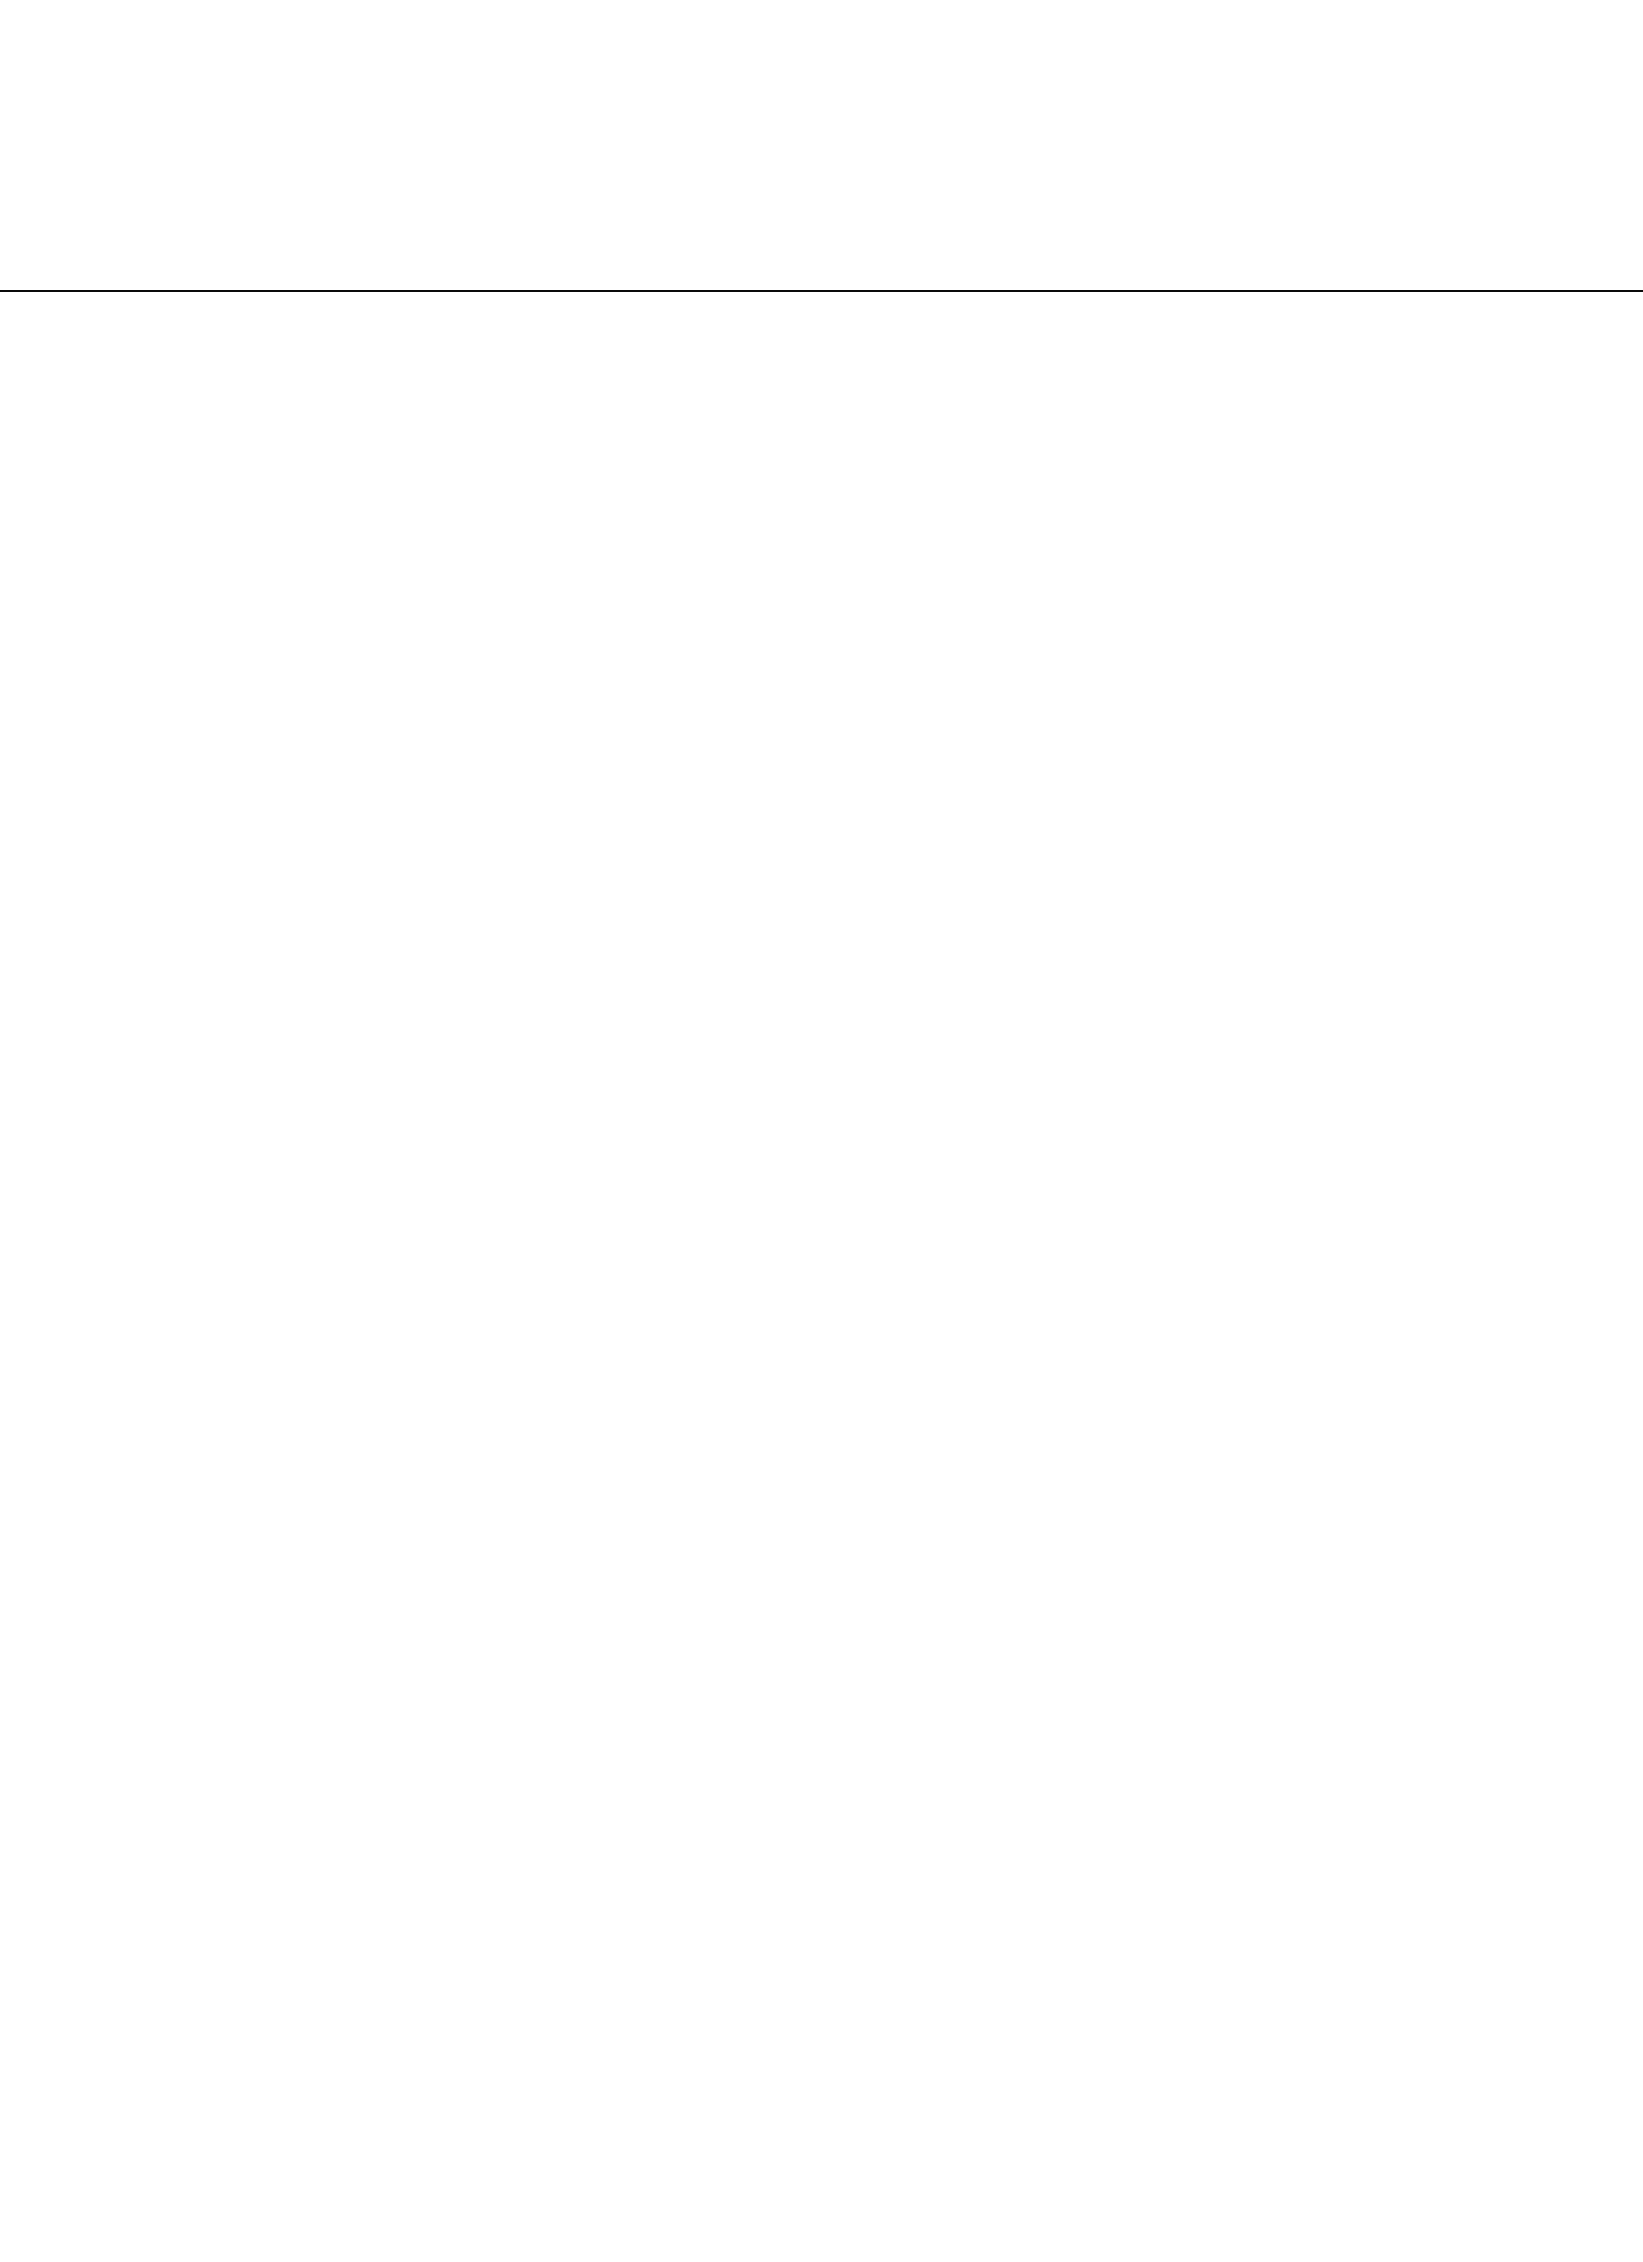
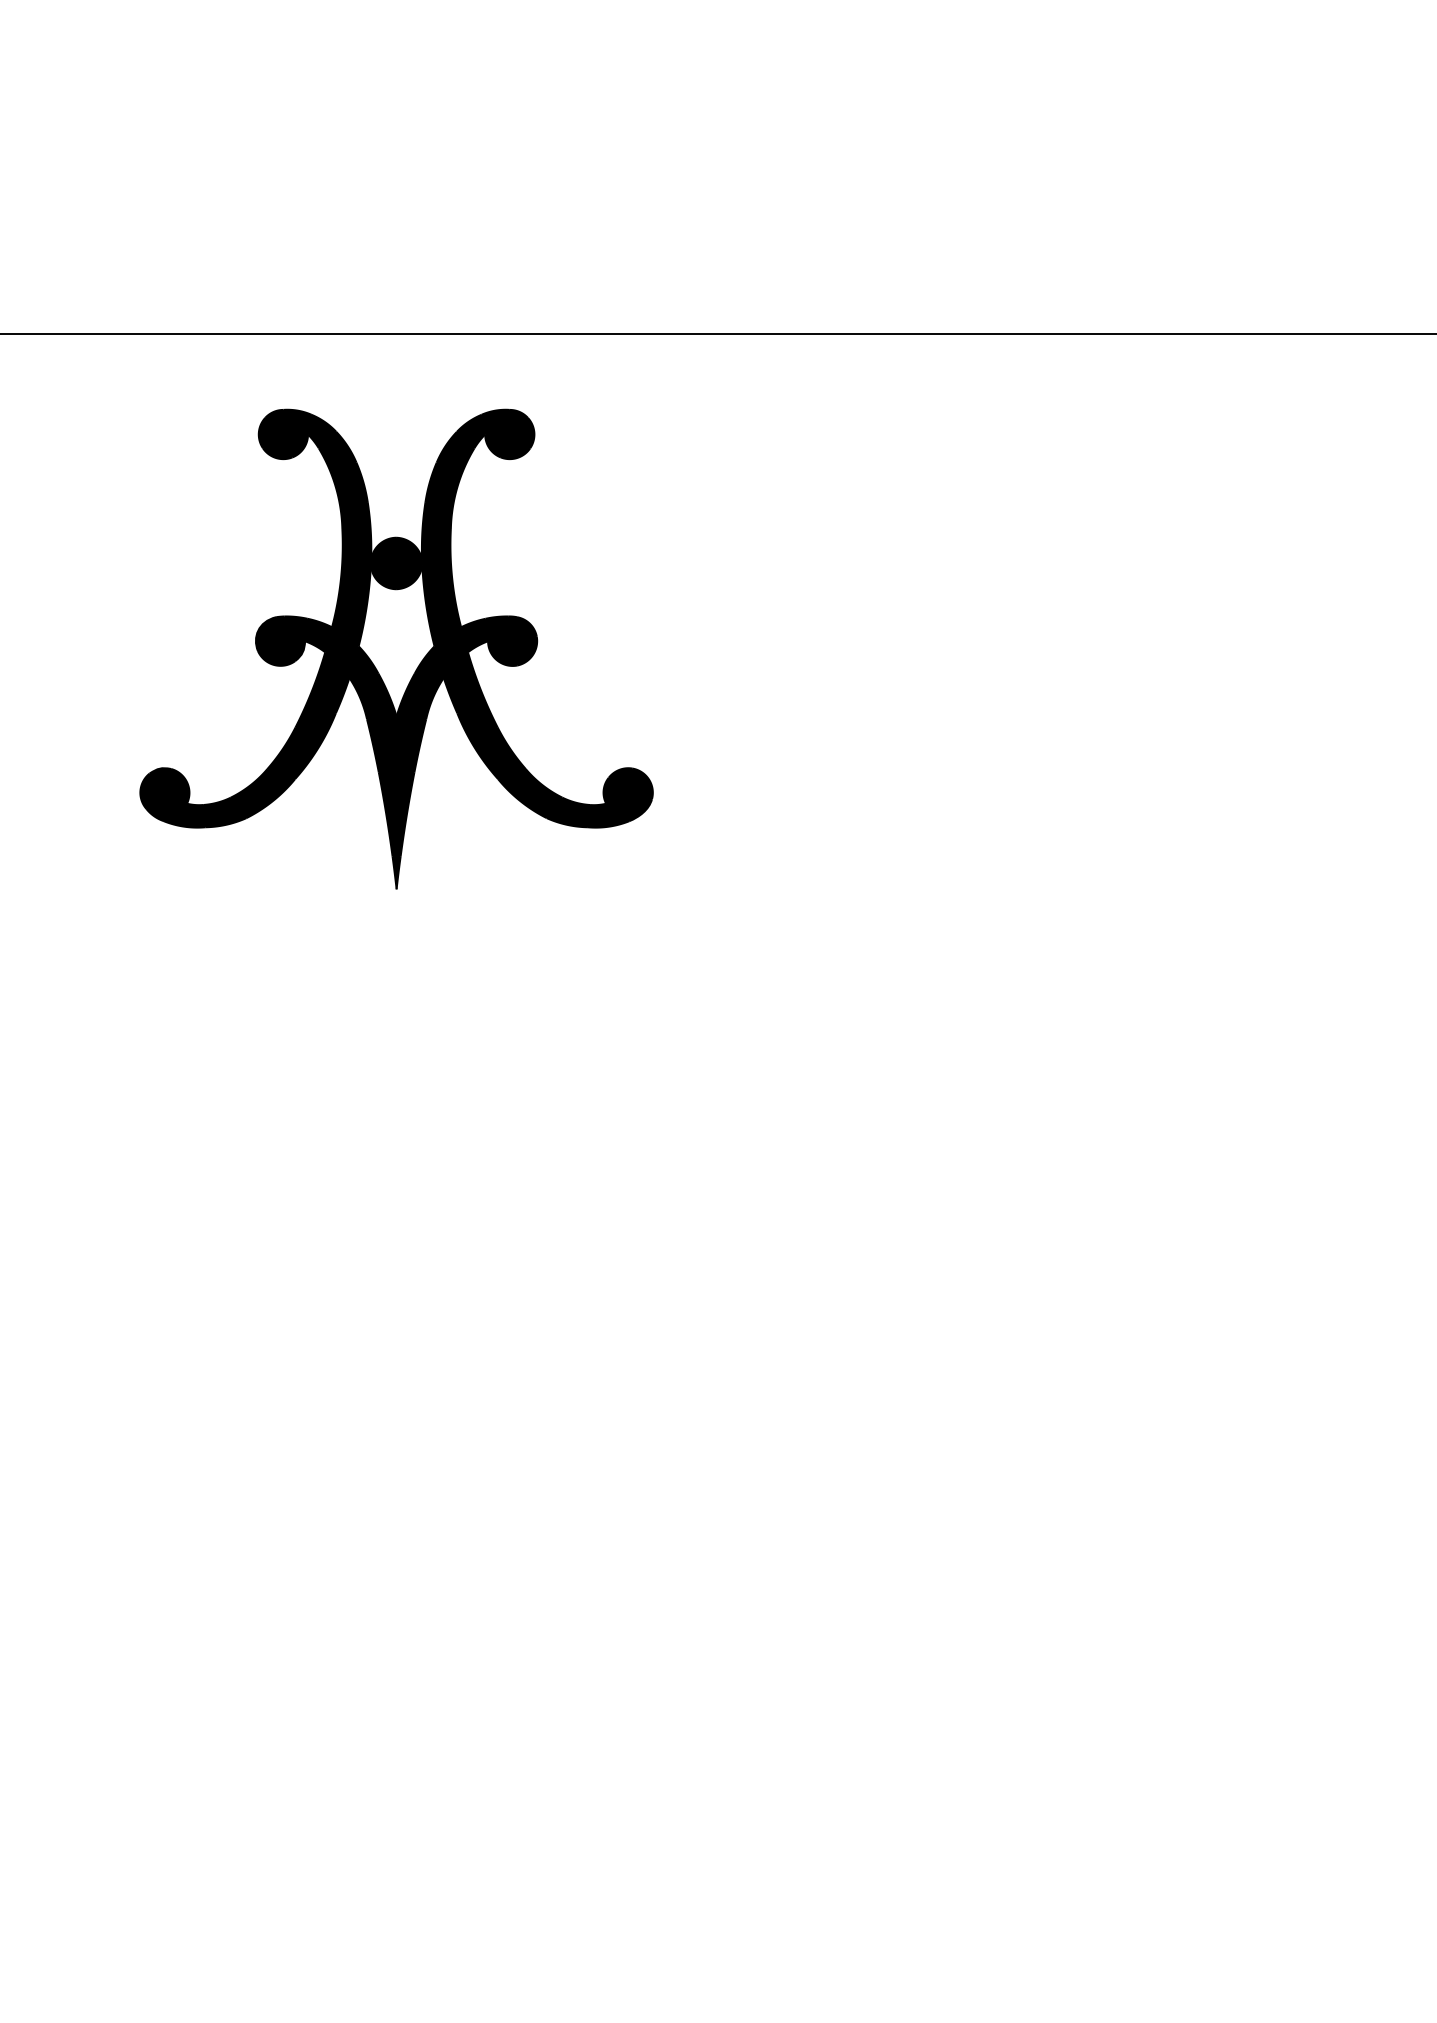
part: (607, 711) -> (396, 648), added

